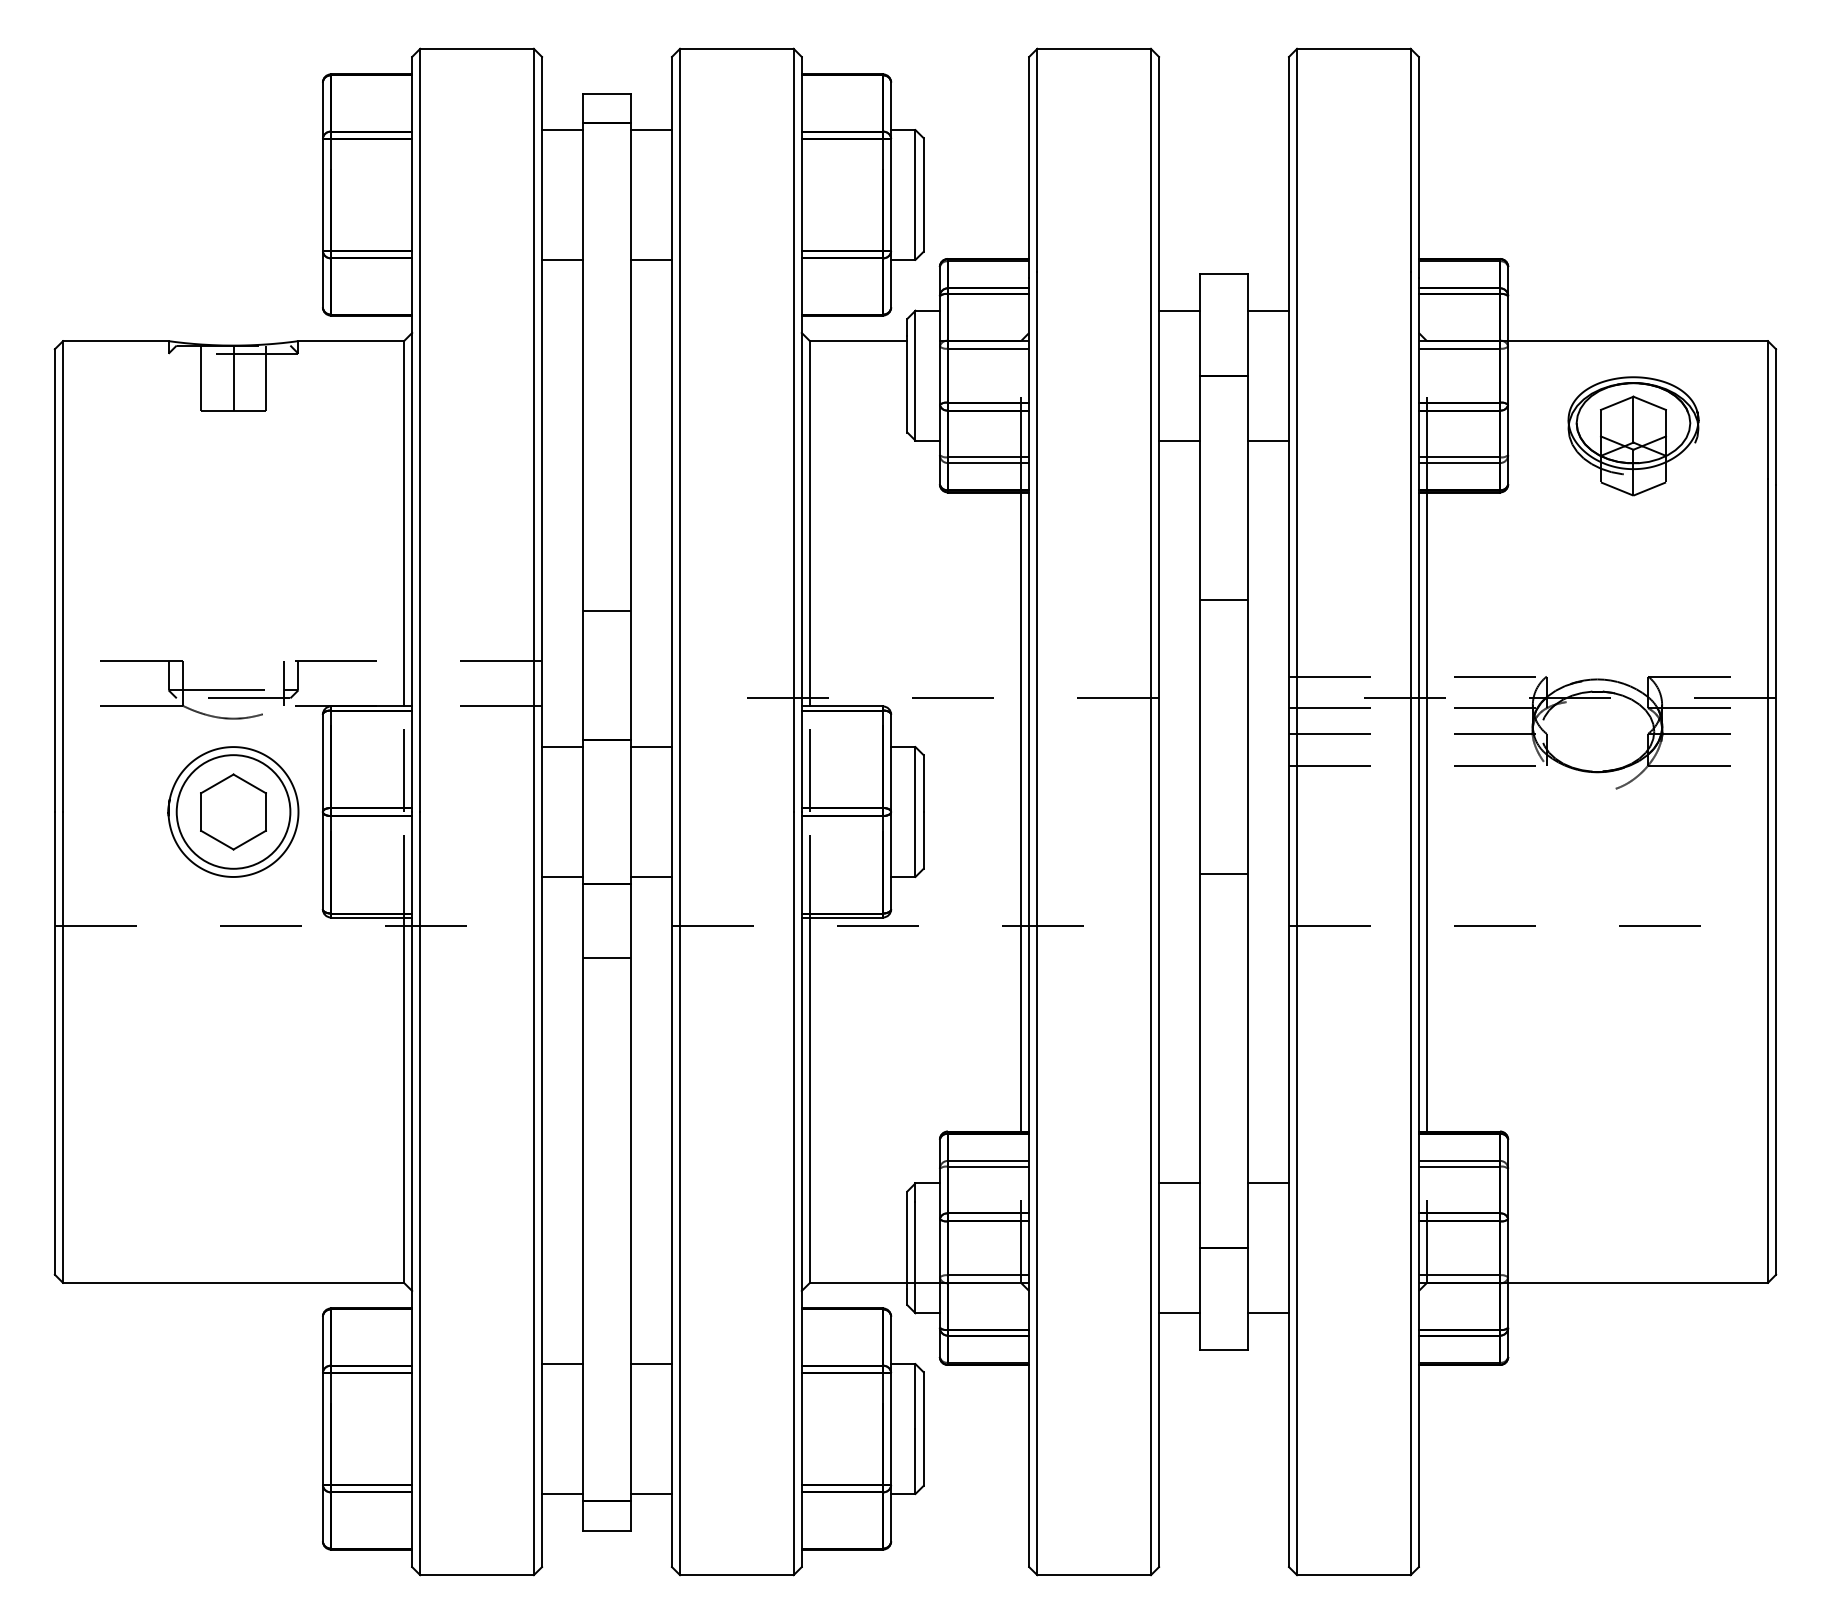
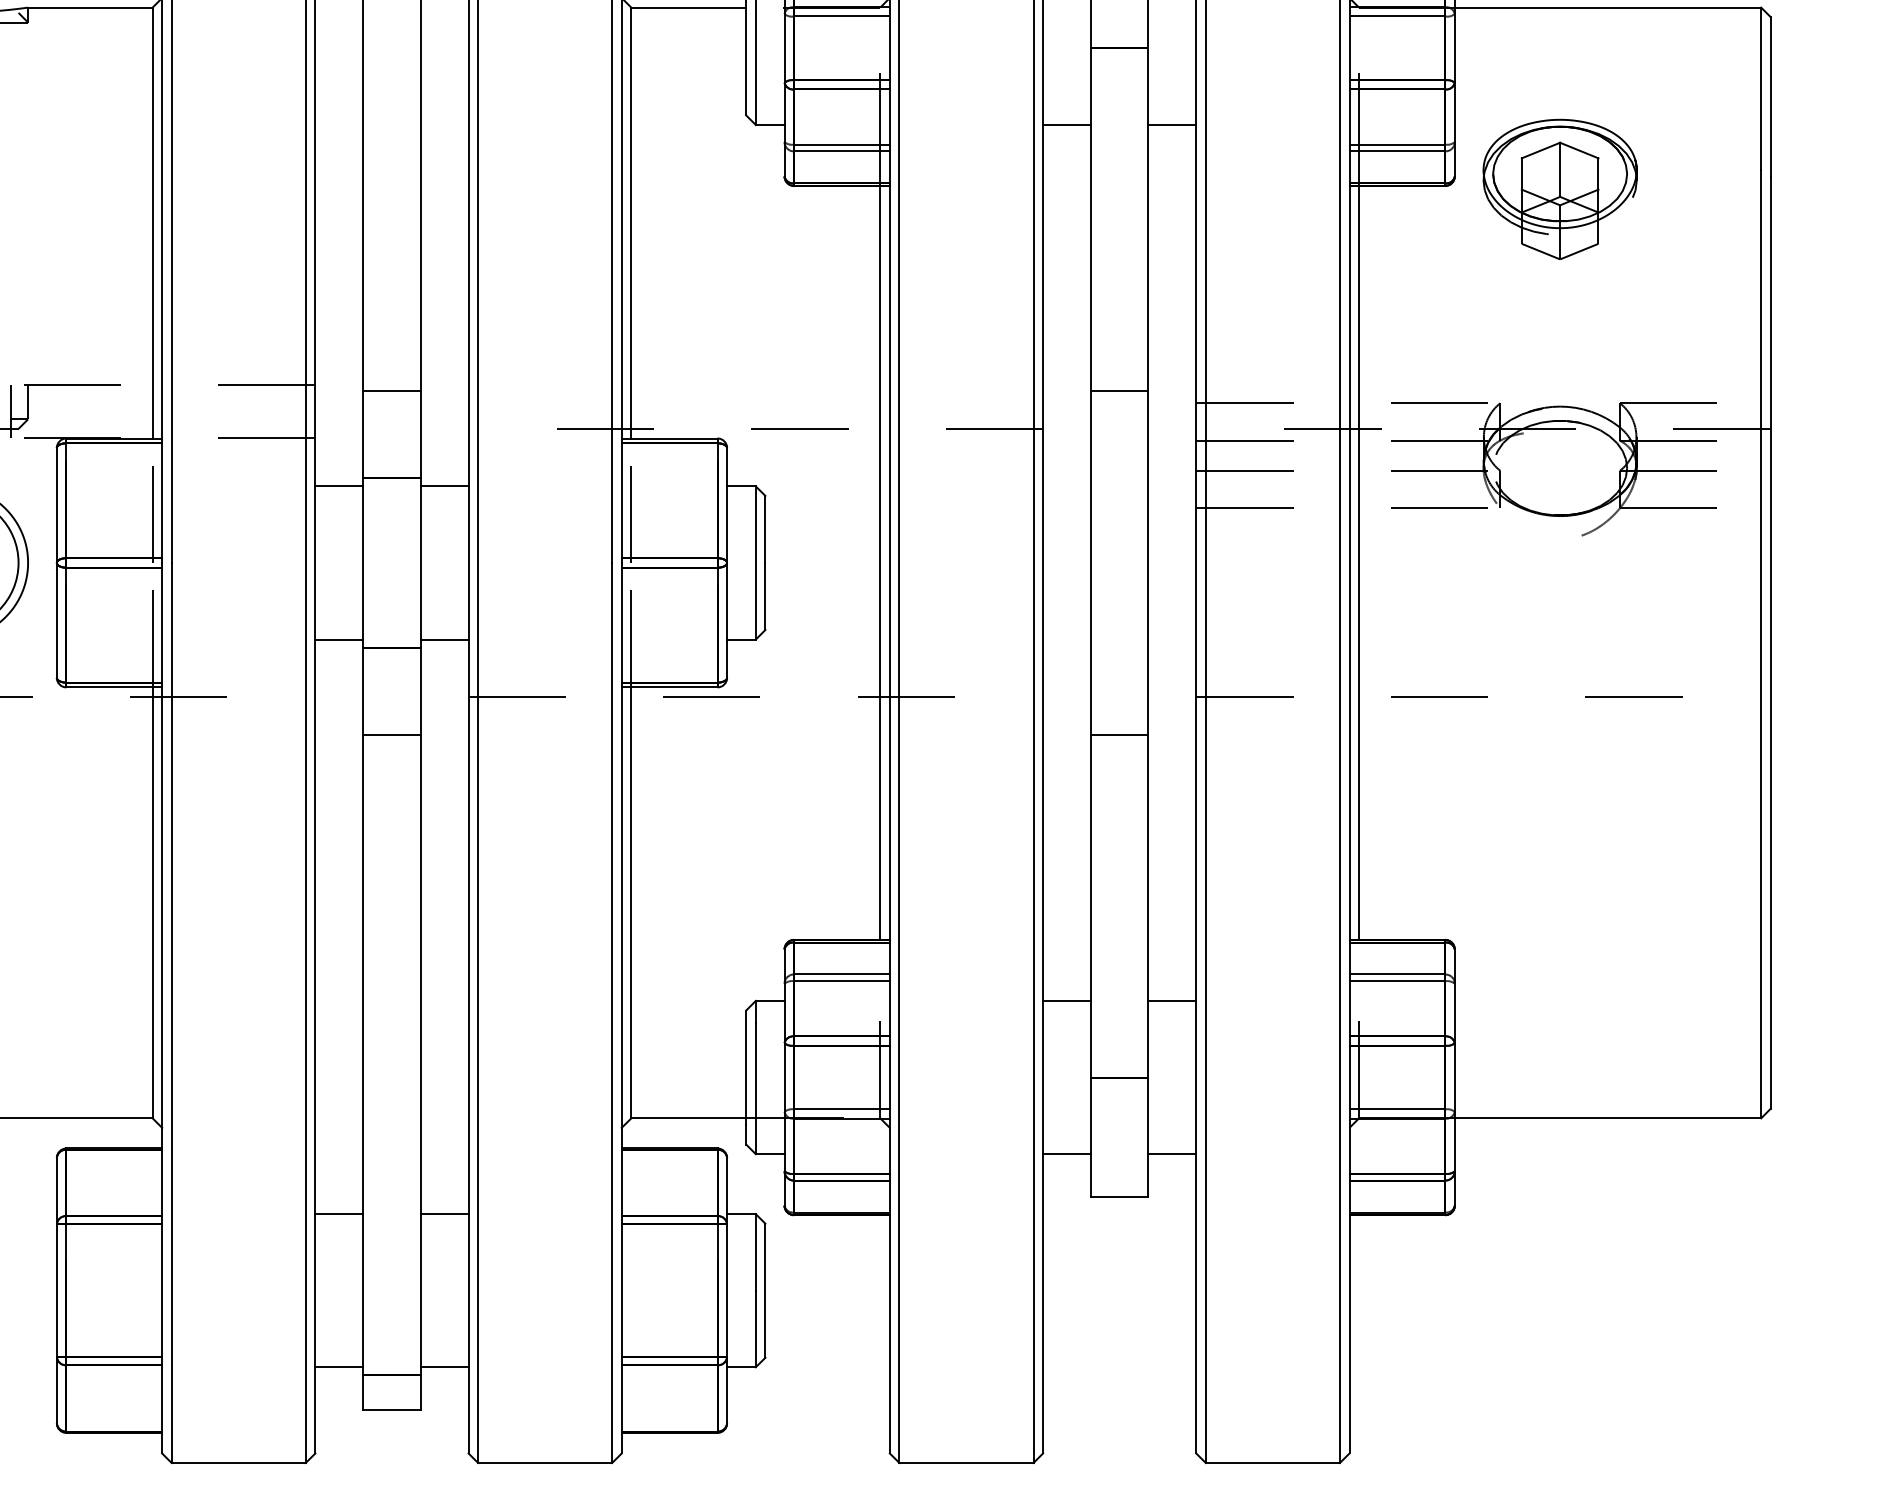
part: (1633, 436) -> (1560, 189), moved
line: (1223, 599) -> (1119, 390), moved
line: (606, 610) -> (391, 390), moved
line: (1223, 874) -> (1119, 735), moved

